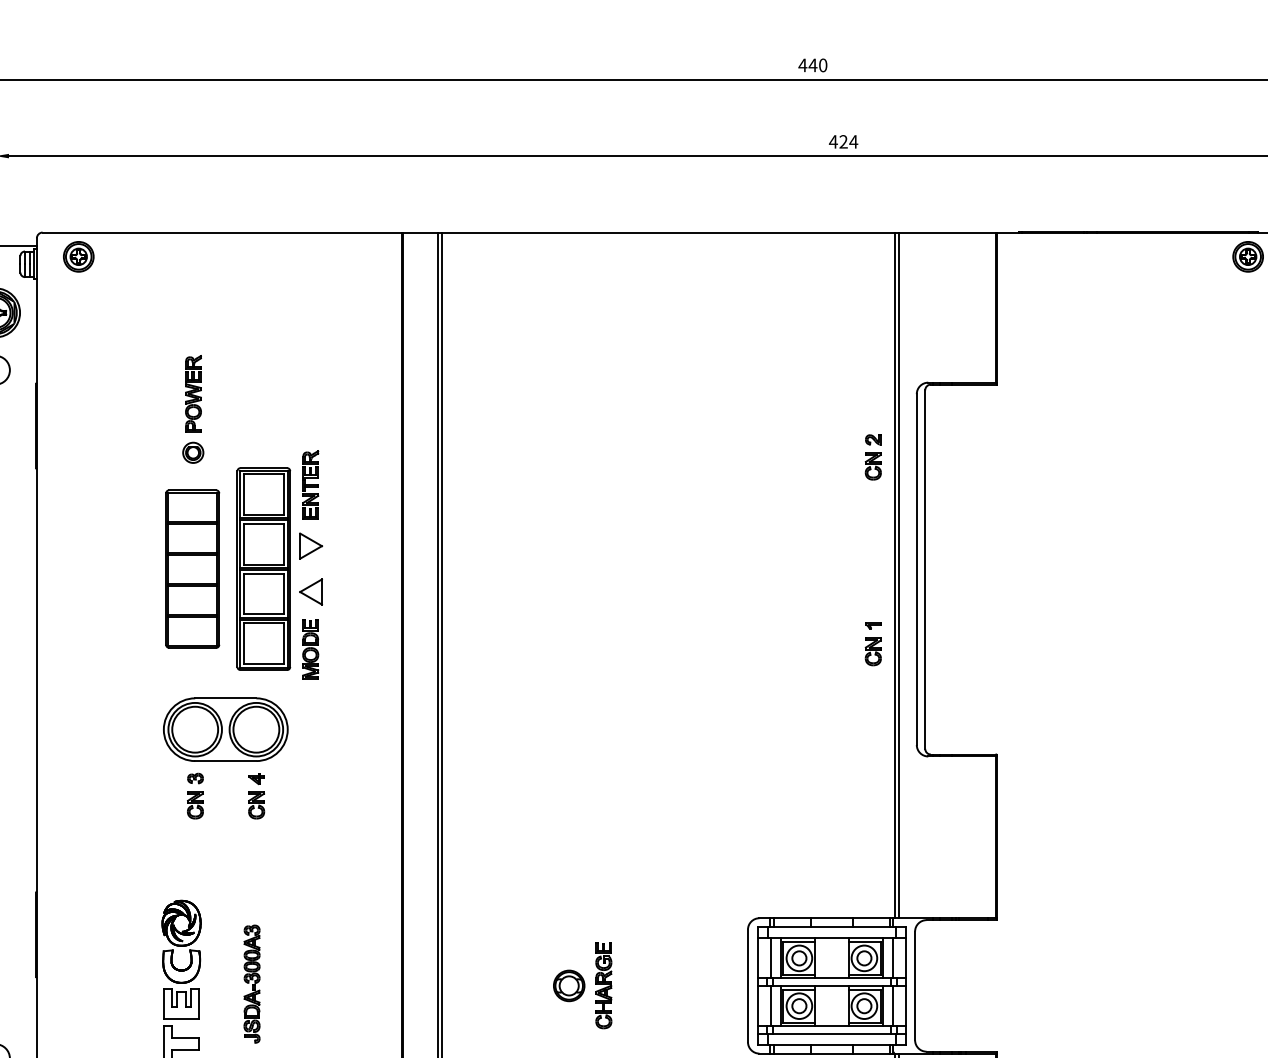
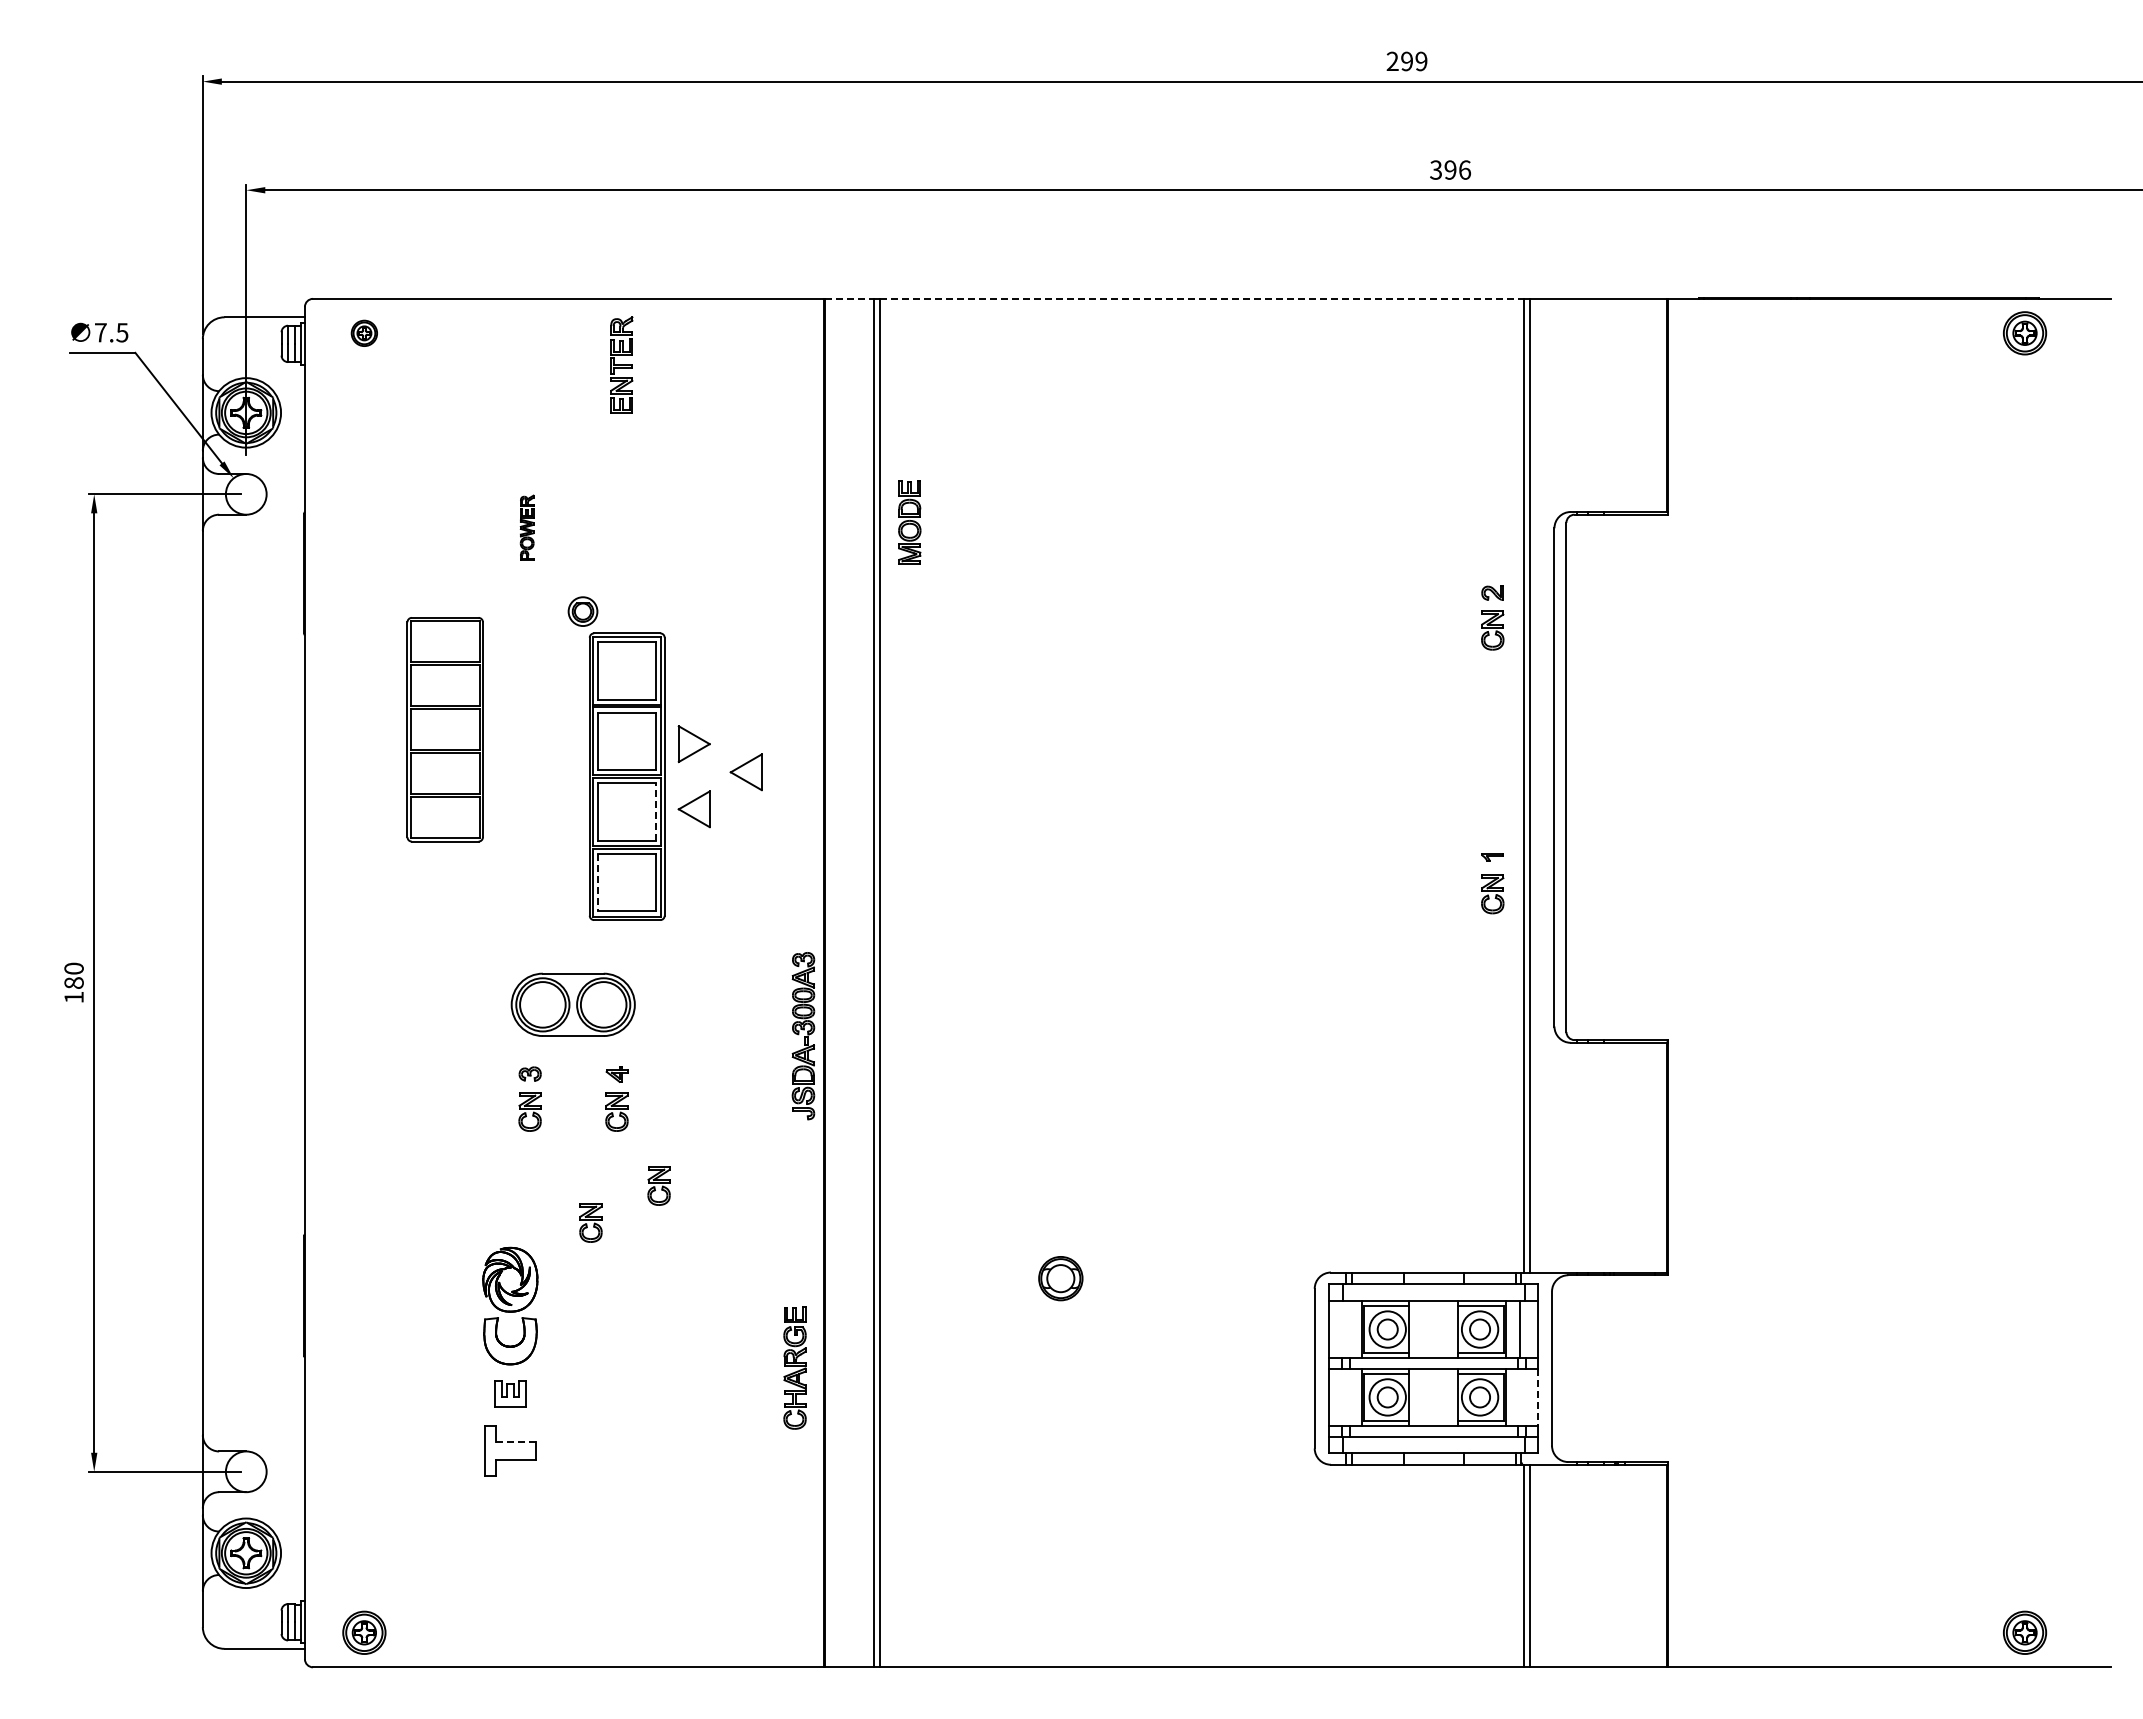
text: (812, 65) -> (1406, 61), 440 -> 299
text: (843, 141) -> (1450, 169), 424 -> 396
line: (420, 232) -> (849, 298), solid -> dashed
line: (668, 232) -> (1202, 298), solid -> dashed
part: (78, 256) -> (364, 333), size x0.6
part: (192, 393) -> (526, 527), size x0.6
part: (192, 452) -> (582, 611), moved
part: (310, 484) -> (621, 364), moved
part: (347, 566) -> (745, 772), added
part: (192, 568) -> (444, 729), moved
line: (284, 594) -> (656, 812), solid -> dashed
line: (243, 643) -> (598, 882), solid -> dashed
part: (310, 649) -> (909, 522), moved
part: (226, 729) -> (573, 1004), size x0.7
part: (285, 856) -> (658, 1185), added
part: (237, 883) -> (590, 1222), added
line: (771, 957) -> (1347, 1328), removed
part: (252, 984) -> (803, 1036), moved
part: (568, 985) -> (1060, 1278), moved
part: (603, 985) -> (794, 1367), moved
part: (181, 1004) -> (510, 1394), size x0.6
line: (771, 1005) -> (1347, 1396), removed
line: (892, 1005) -> (1520, 1396), removed
line: (905, 1006) -> (1538, 1397), solid -> dashed
line: (185, 1037) -> (516, 1442), solid -> dashed

